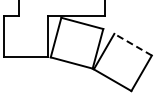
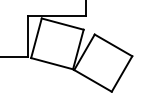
line: (133, 44) -> (113, 45), dashed -> solid

